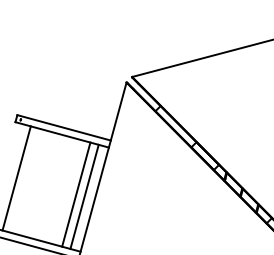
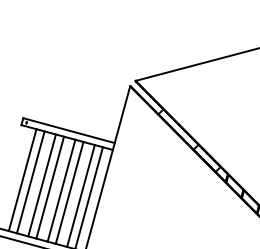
line: (24, 180) -> (30, 182), added
line: (36, 183) -> (42, 185), added
line: (44, 186) -> (49, 188), added
line: (56, 189) -> (61, 190), added
line: (64, 191) -> (69, 192), added

